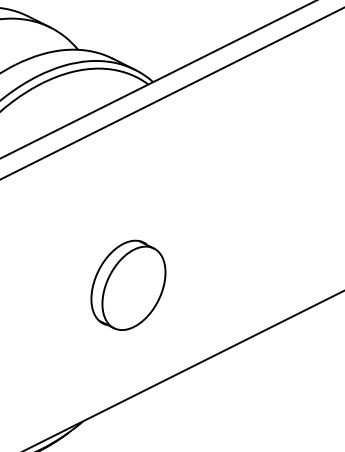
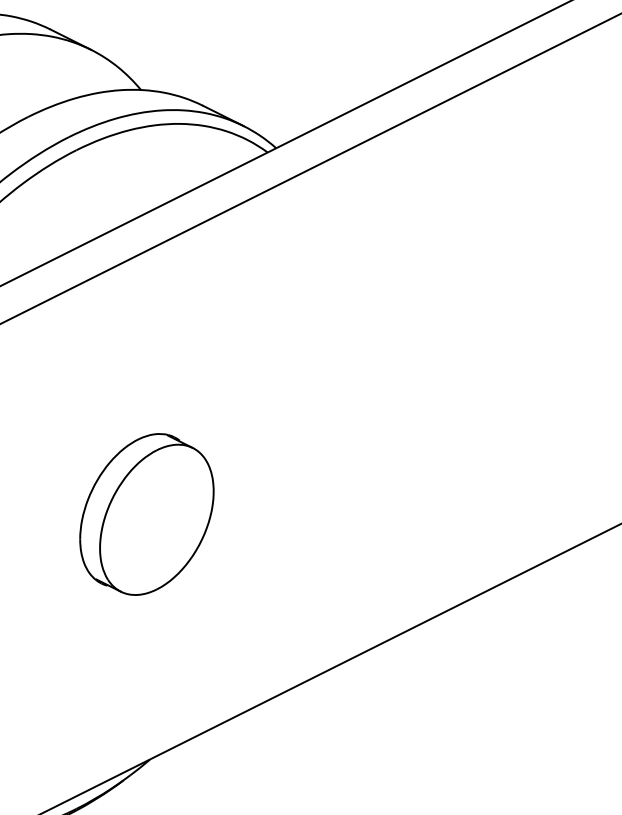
part: (128, 284) -> (146, 512), moved

